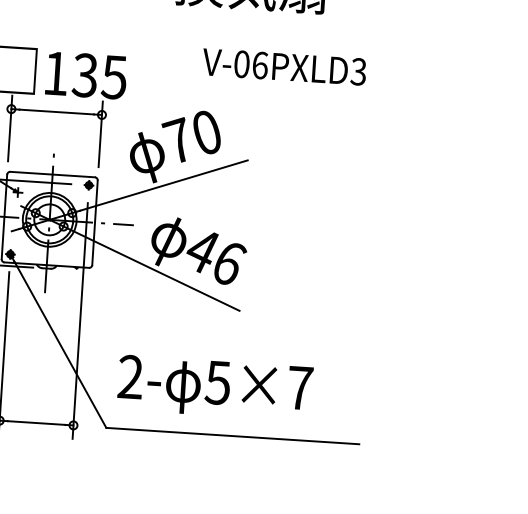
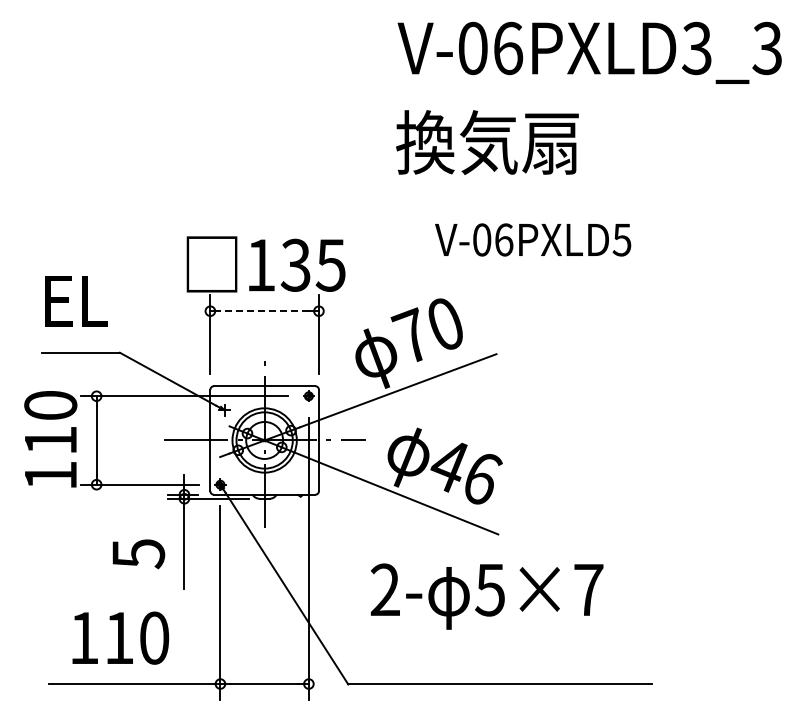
text: (358, 71) -> (621, 239), V-06PXLD3 -> V-06PXLD5
line: (56, 112) -> (264, 311), solid -> dashed
text: (215, 388) -> (487, 596), moved

